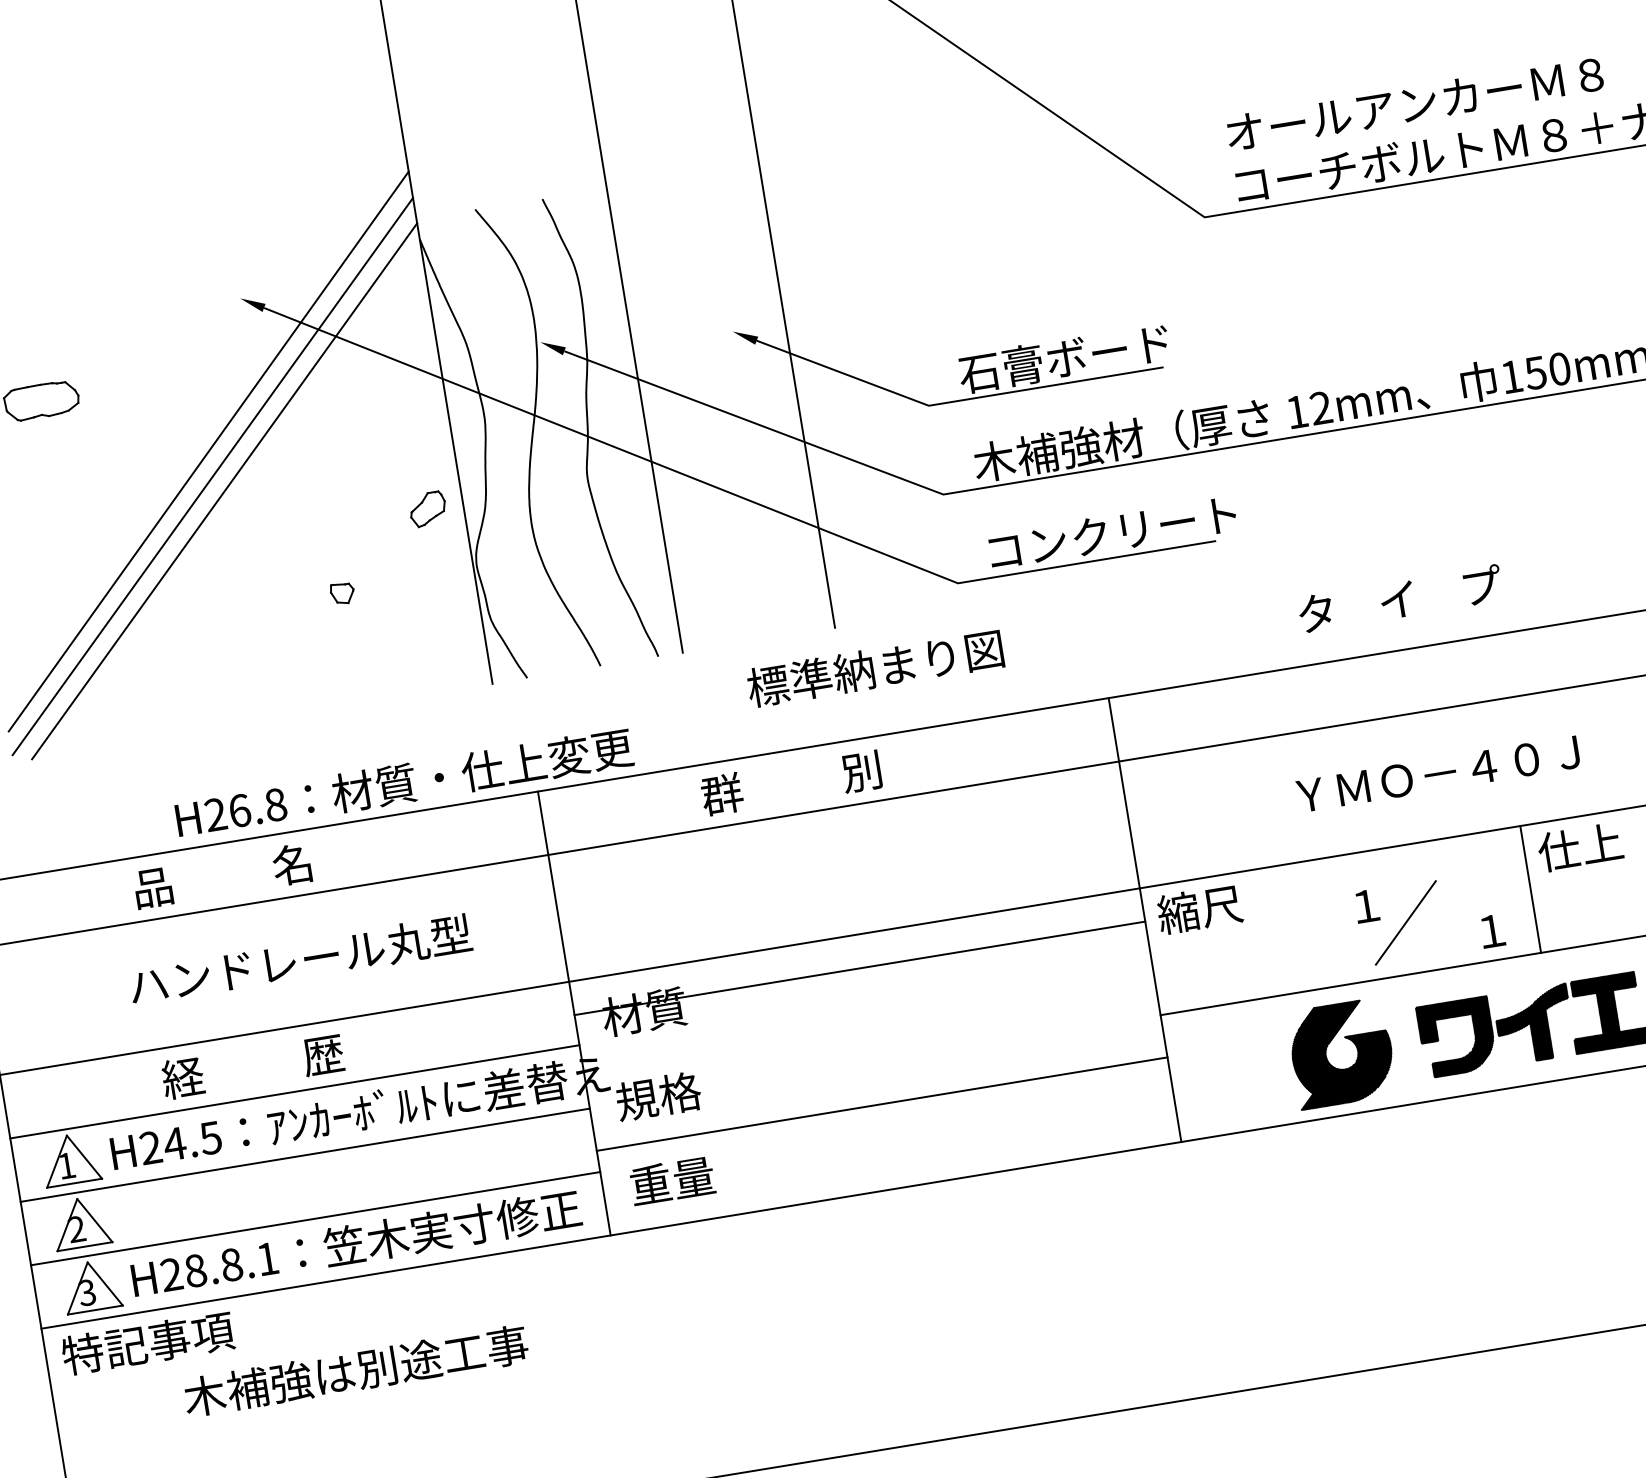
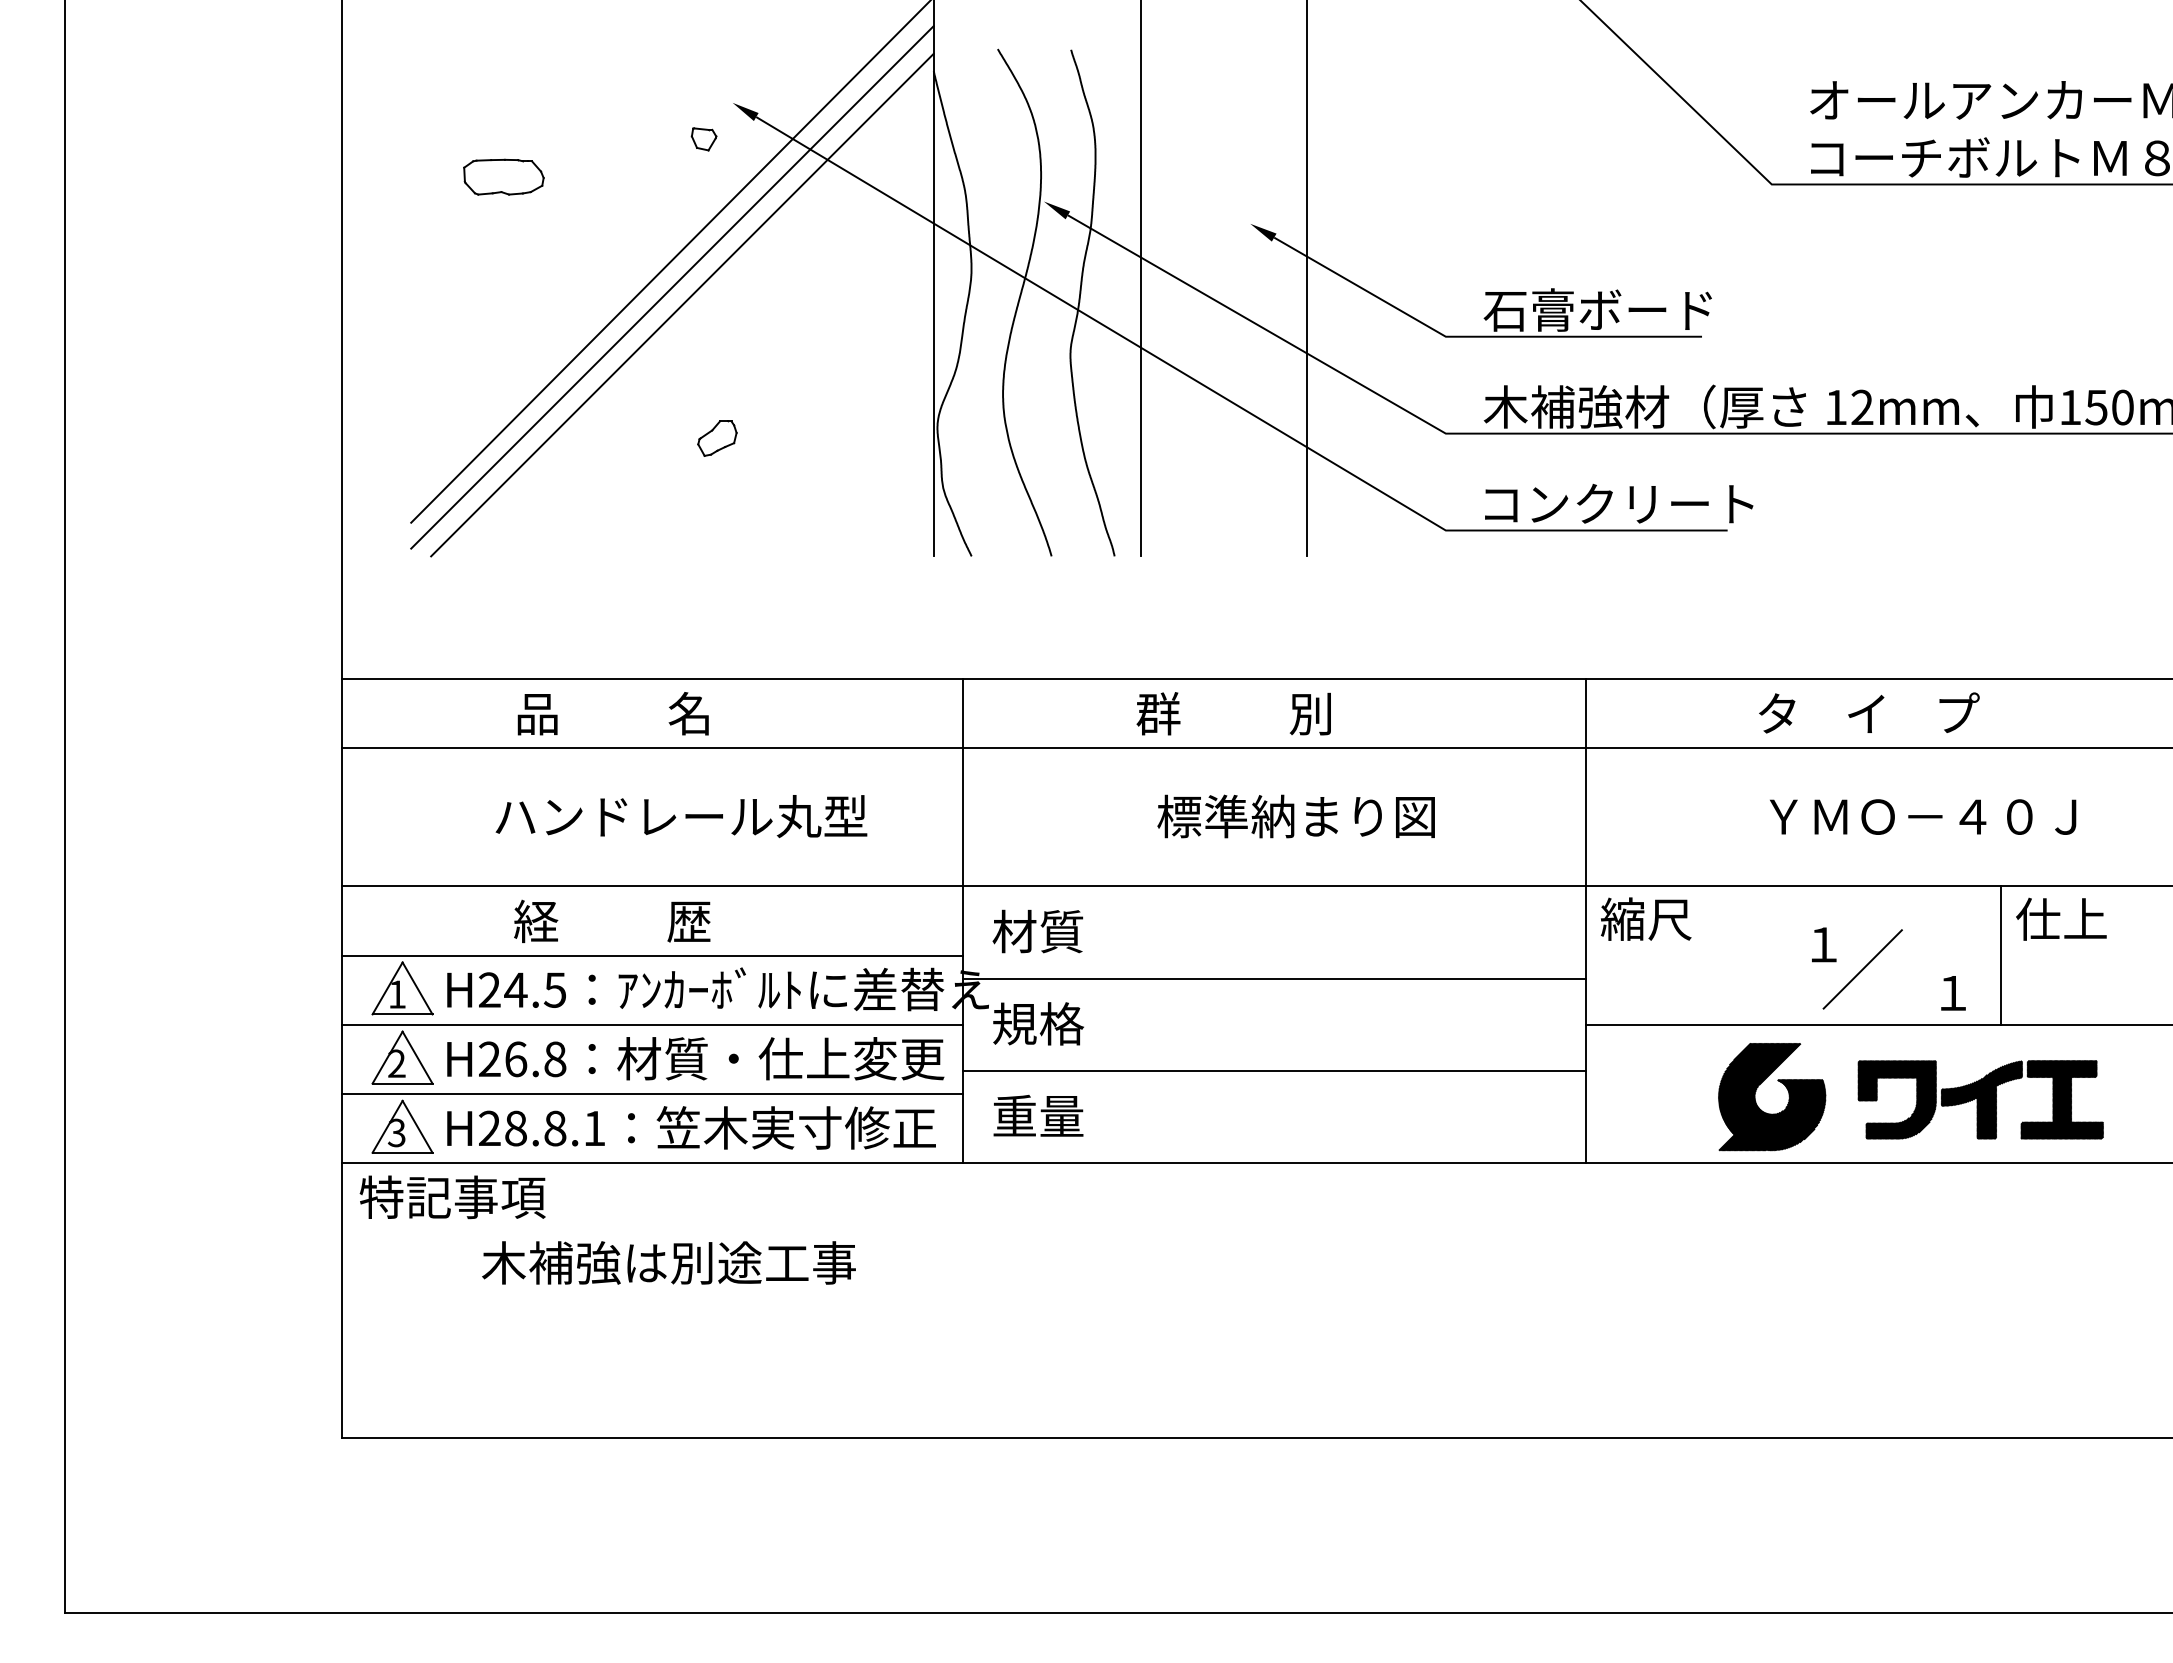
part: (428, 509) -> (717, 438), moved
part: (342, 593) -> (703, 139), moved
text: (1400, 598) -> (1869, 712), moved
text: (874, 668) -> (1295, 816), moved
text: (404, 783) -> (695, 1058), moved
line: (859, 968) -> (1274, 978), moved

